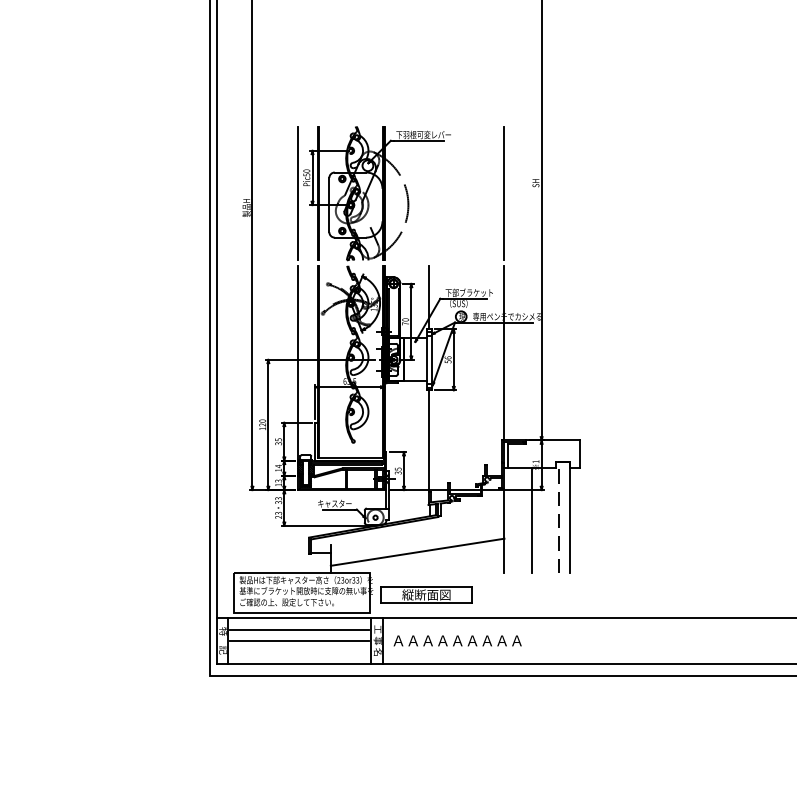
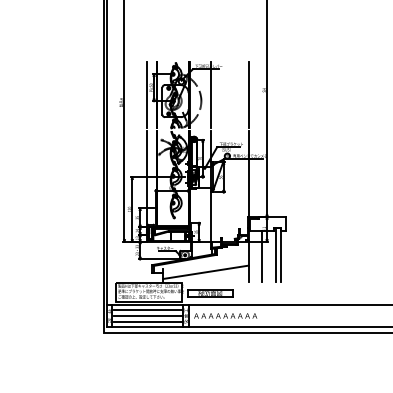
line: (428, 193) -> (211, 95), added
line: (558, 516) -> (275, 254), dashed -> solid
line: (299, 652) -> (147, 321), added

